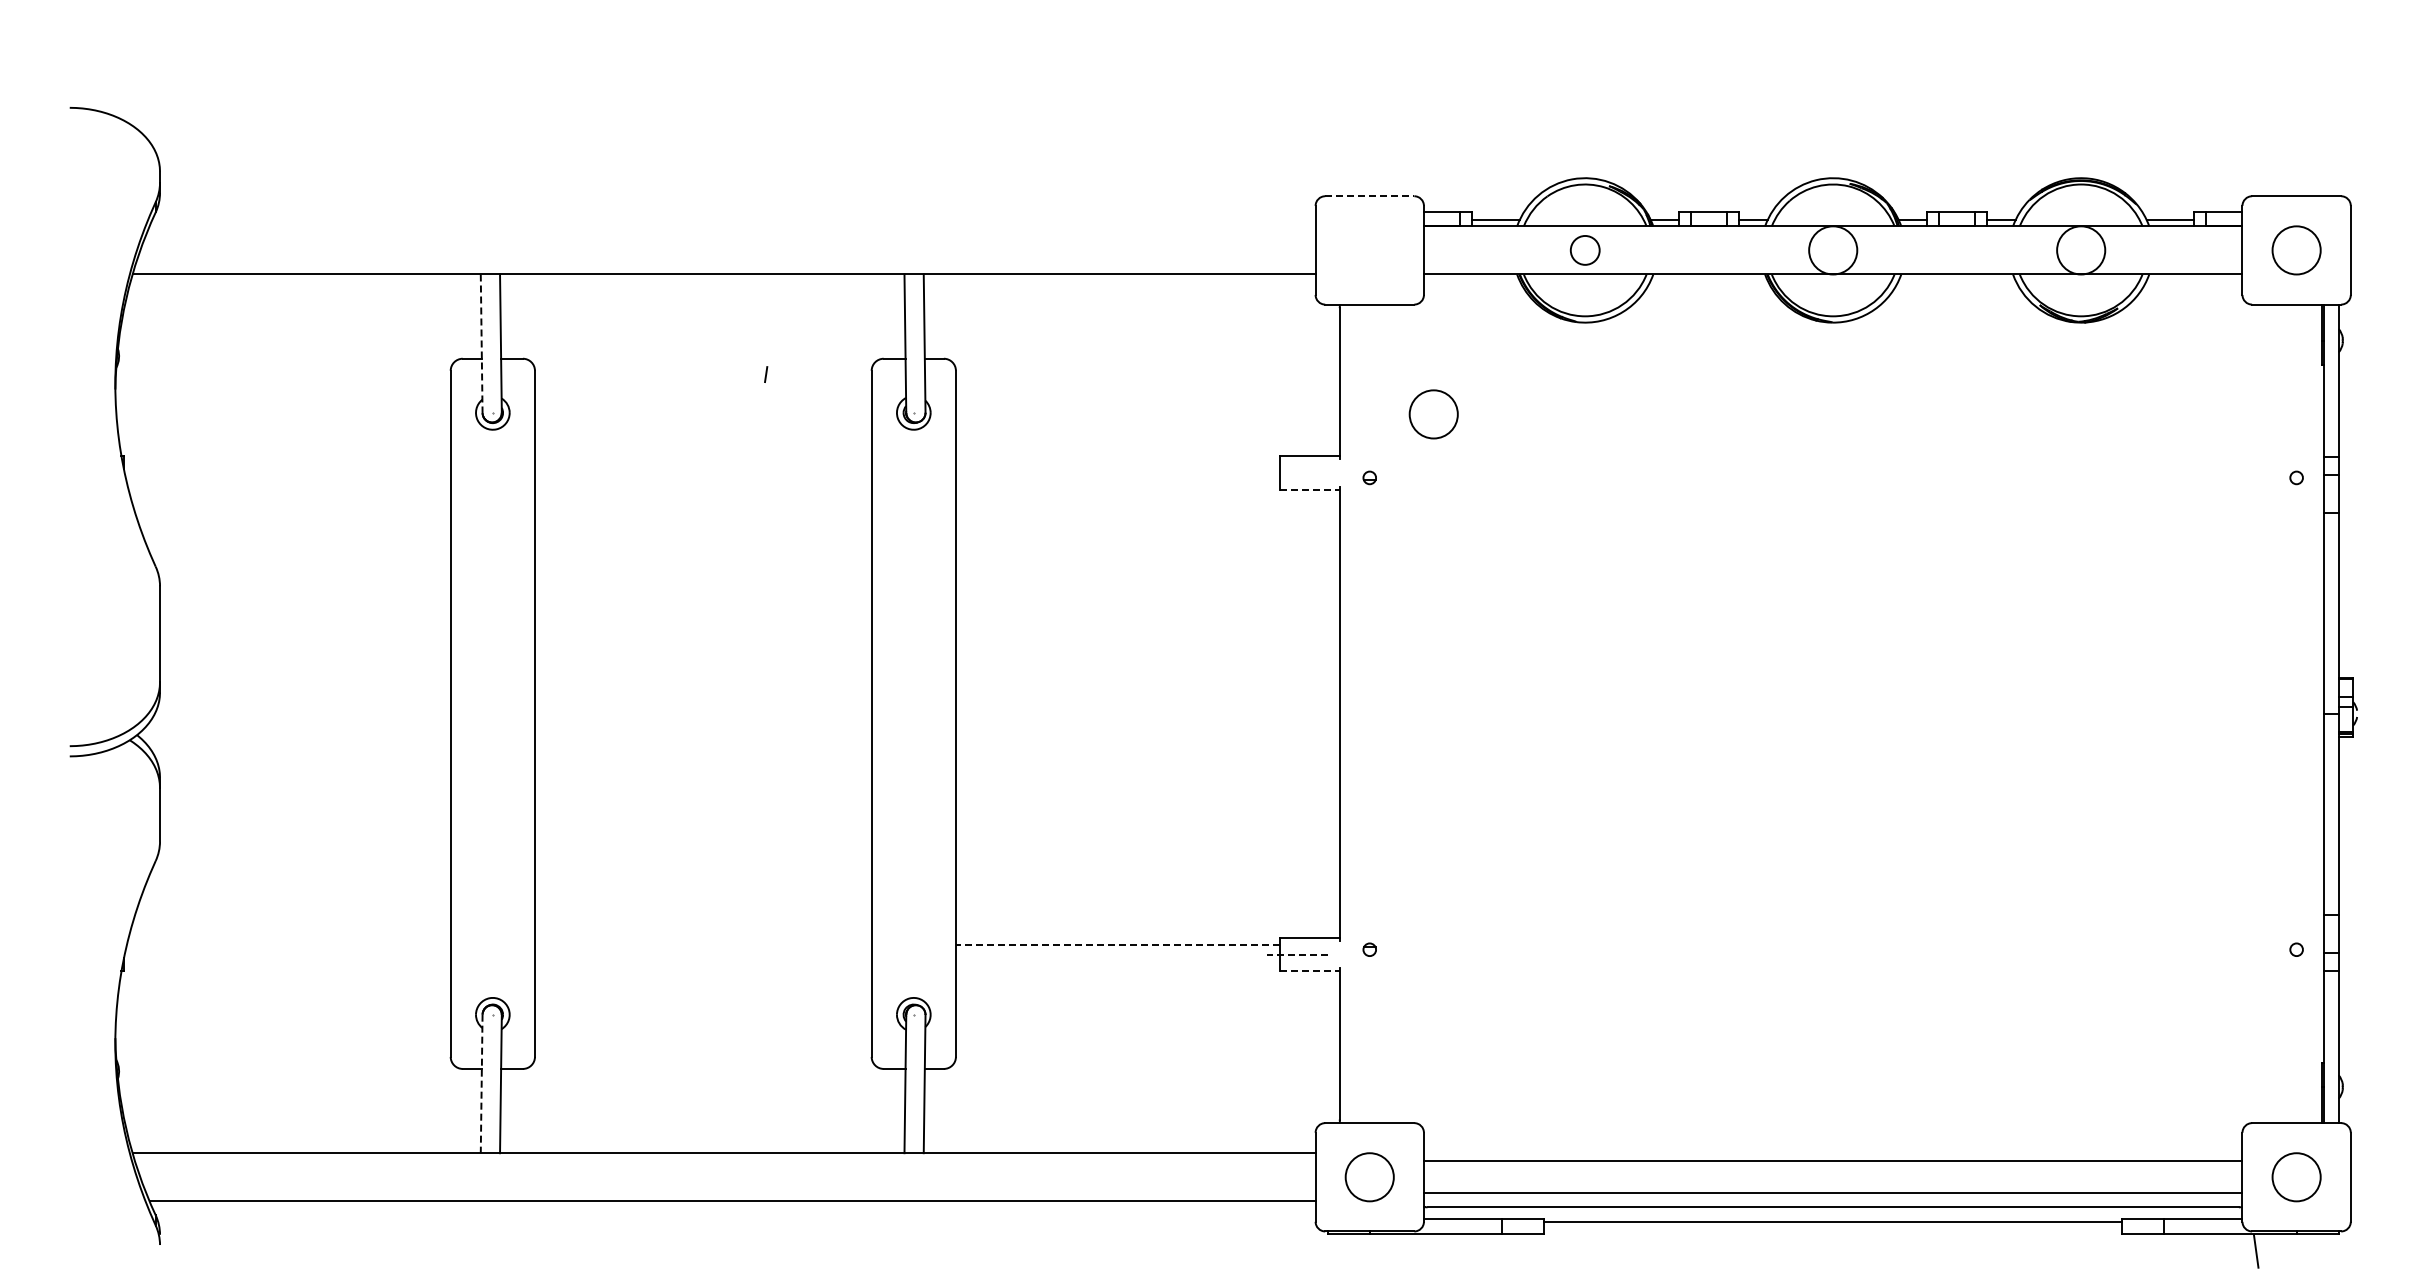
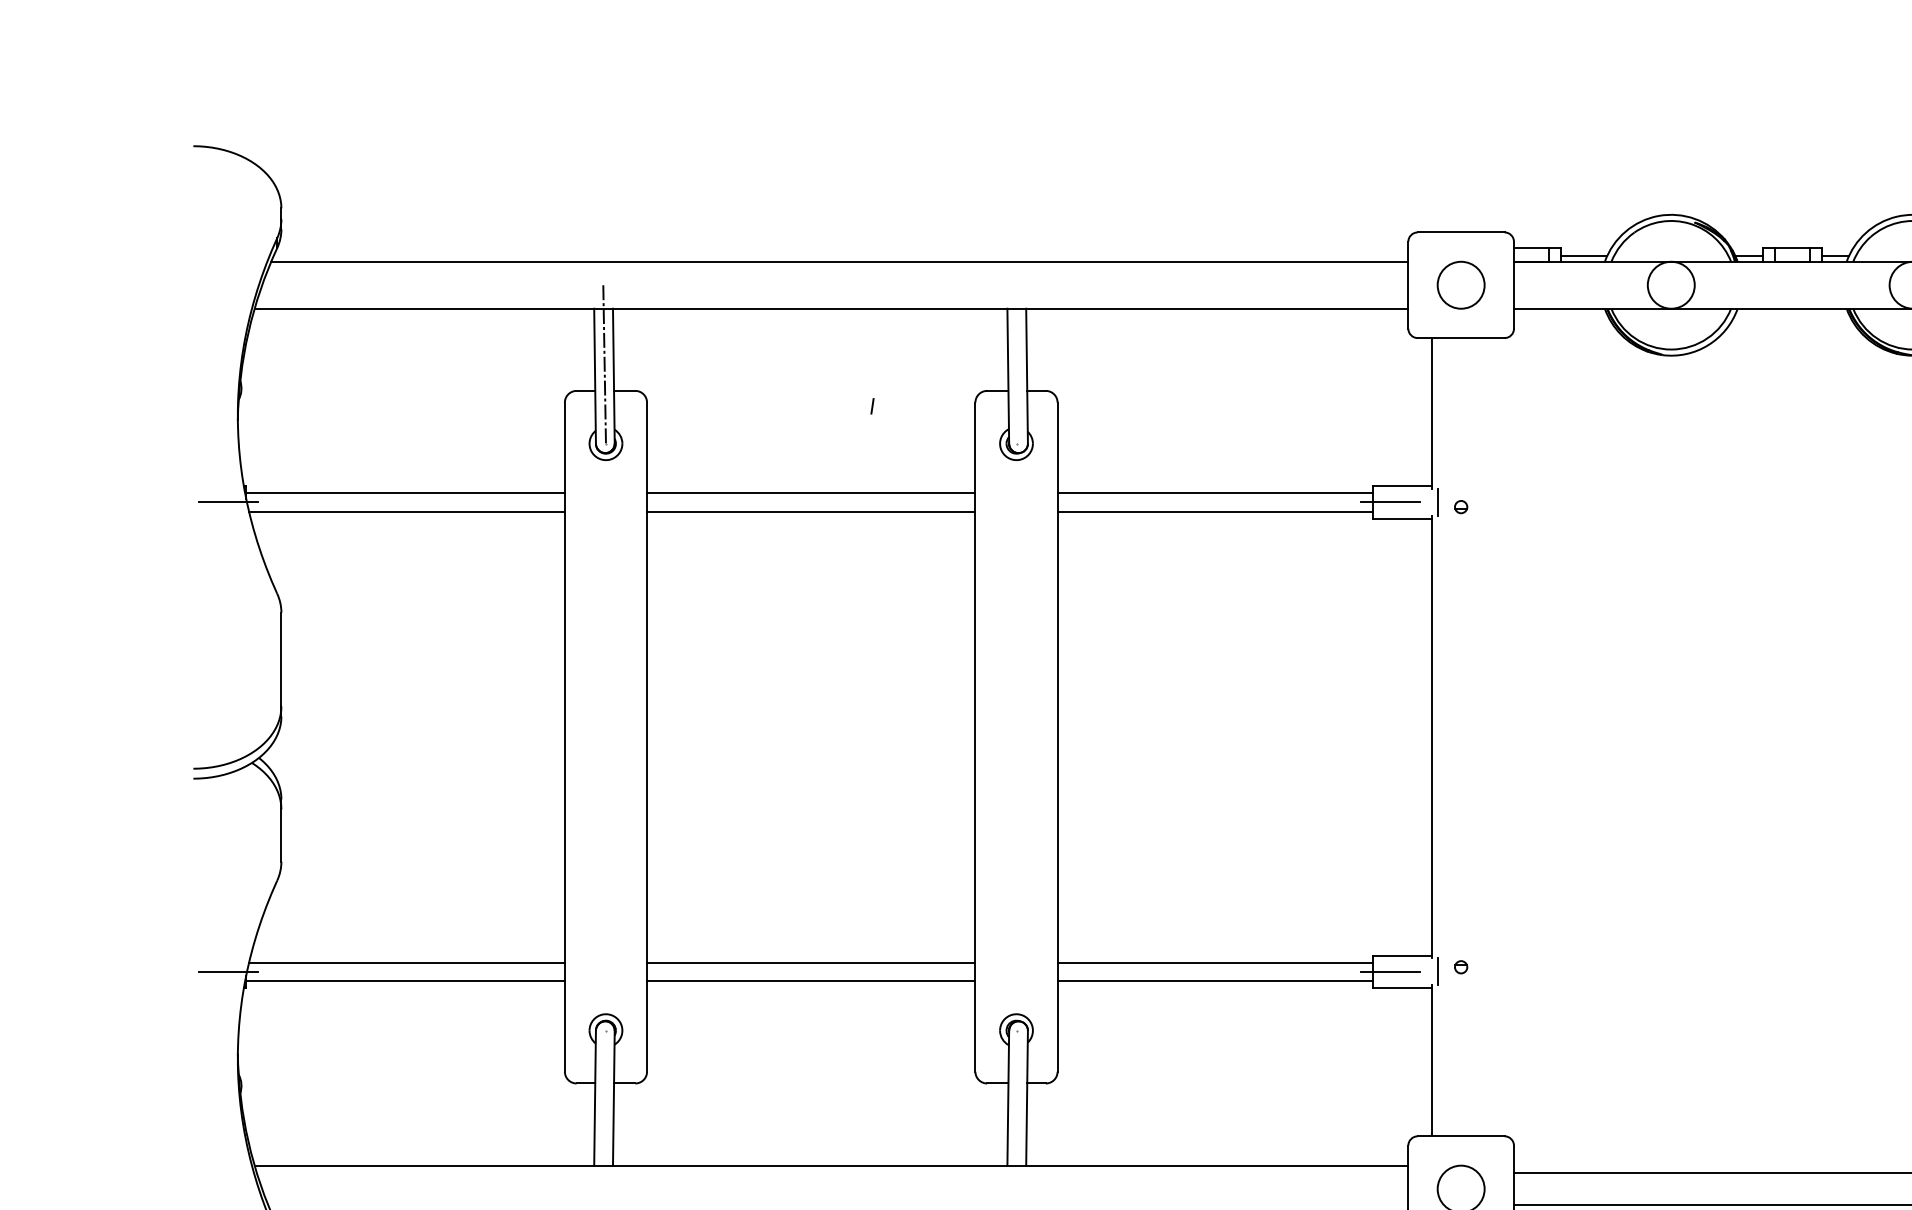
line: (1369, 196) -> (1460, 232), dashed -> solid
line: (732, 226) -> (839, 261), added
circle: (1585, 250) -> (1671, 285), size x1.67
line: (491, 331) -> (604, 364), added
line: (481, 344) -> (594, 377), dashed -> solid
circle: (1433, 414) -> (1460, 285), moved
line: (286, 463) -> (404, 493), added
line: (702, 463) -> (810, 493), added
line: (1117, 463) -> (1215, 493), added
line: (1345, 472) -> (1437, 501), added
line: (105, 473) -> (228, 502), added
line: (1297, 473) -> (1390, 502), added
line: (288, 482) -> (406, 511), added
line: (702, 482) -> (810, 511), added
line: (1117, 482) -> (1215, 511), added
line: (1310, 489) -> (1403, 518), dashed -> solid
line: (288, 944) -> (406, 962), added
line: (702, 944) -> (810, 962), added
line: (1117, 944) -> (1215, 962), dashed -> solid
line: (105, 954) -> (228, 971), added
line: (1297, 954) -> (1390, 971), dashed -> solid
line: (1345, 954) -> (1437, 971), added
line: (286, 964) -> (404, 981), added
line: (702, 964) -> (810, 981), added
line: (1117, 964) -> (1215, 981), added
line: (1310, 971) -> (1403, 988), dashed -> solid
line: (481, 1084) -> (594, 1098), dashed -> solid

